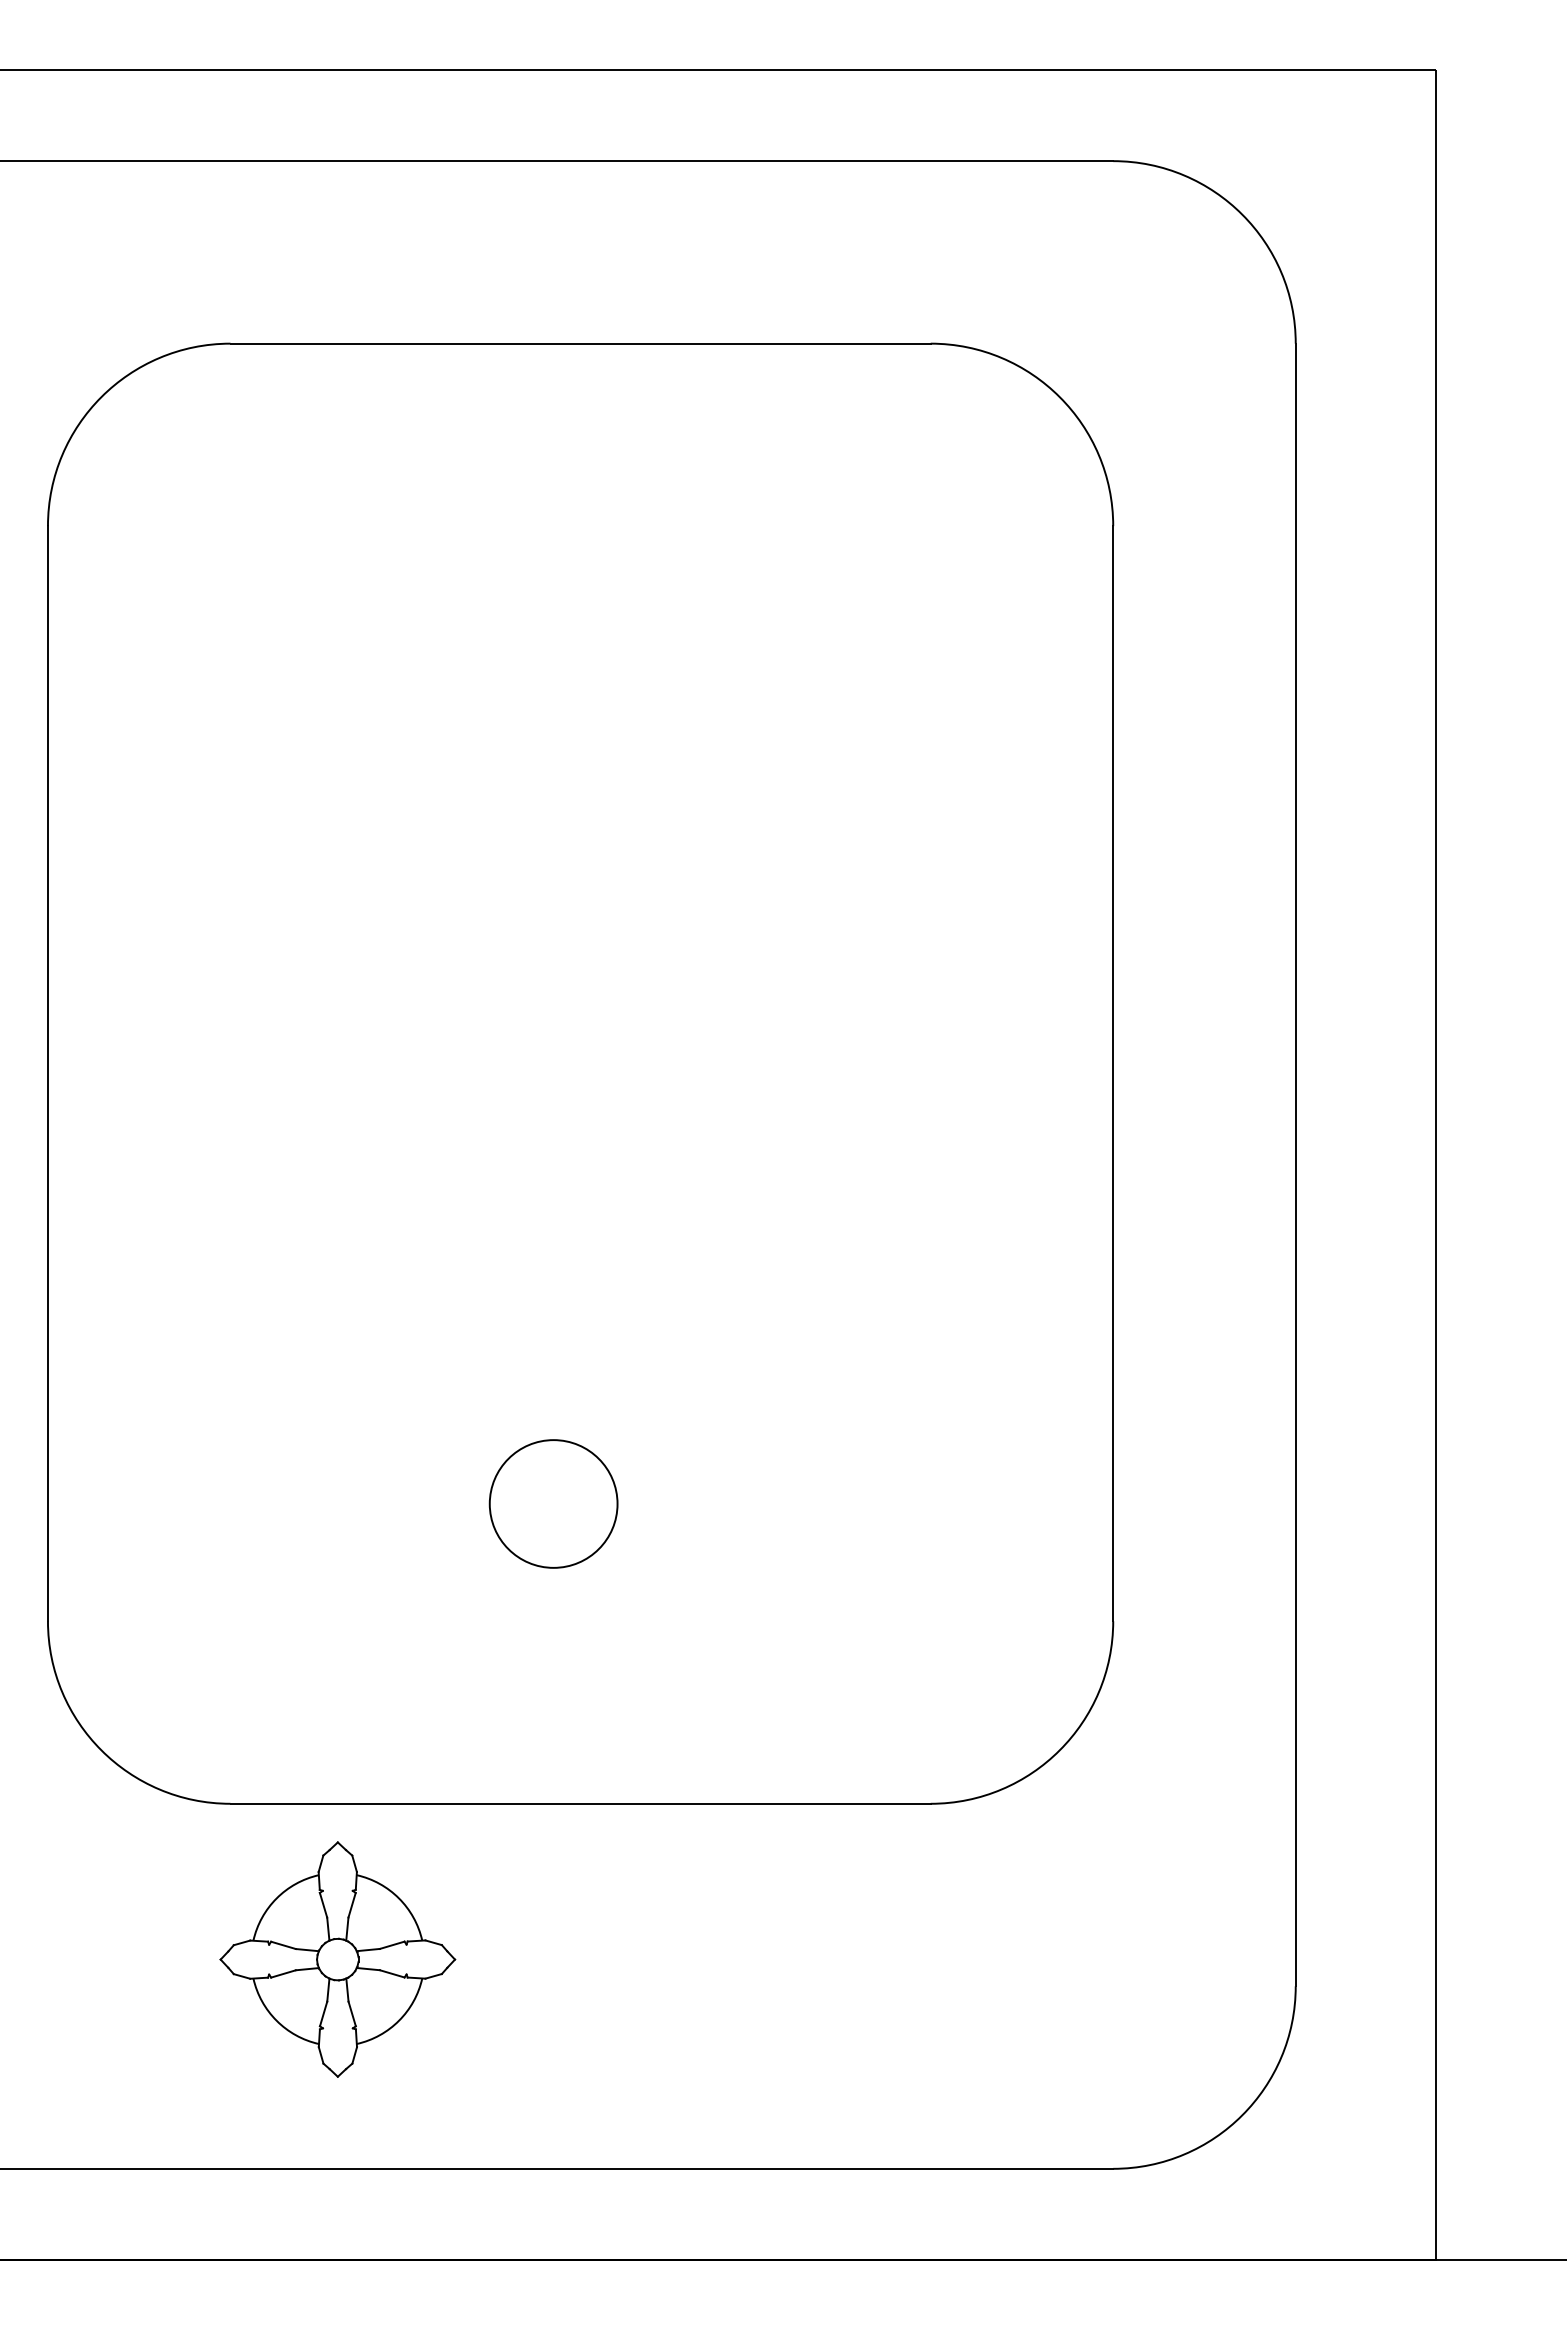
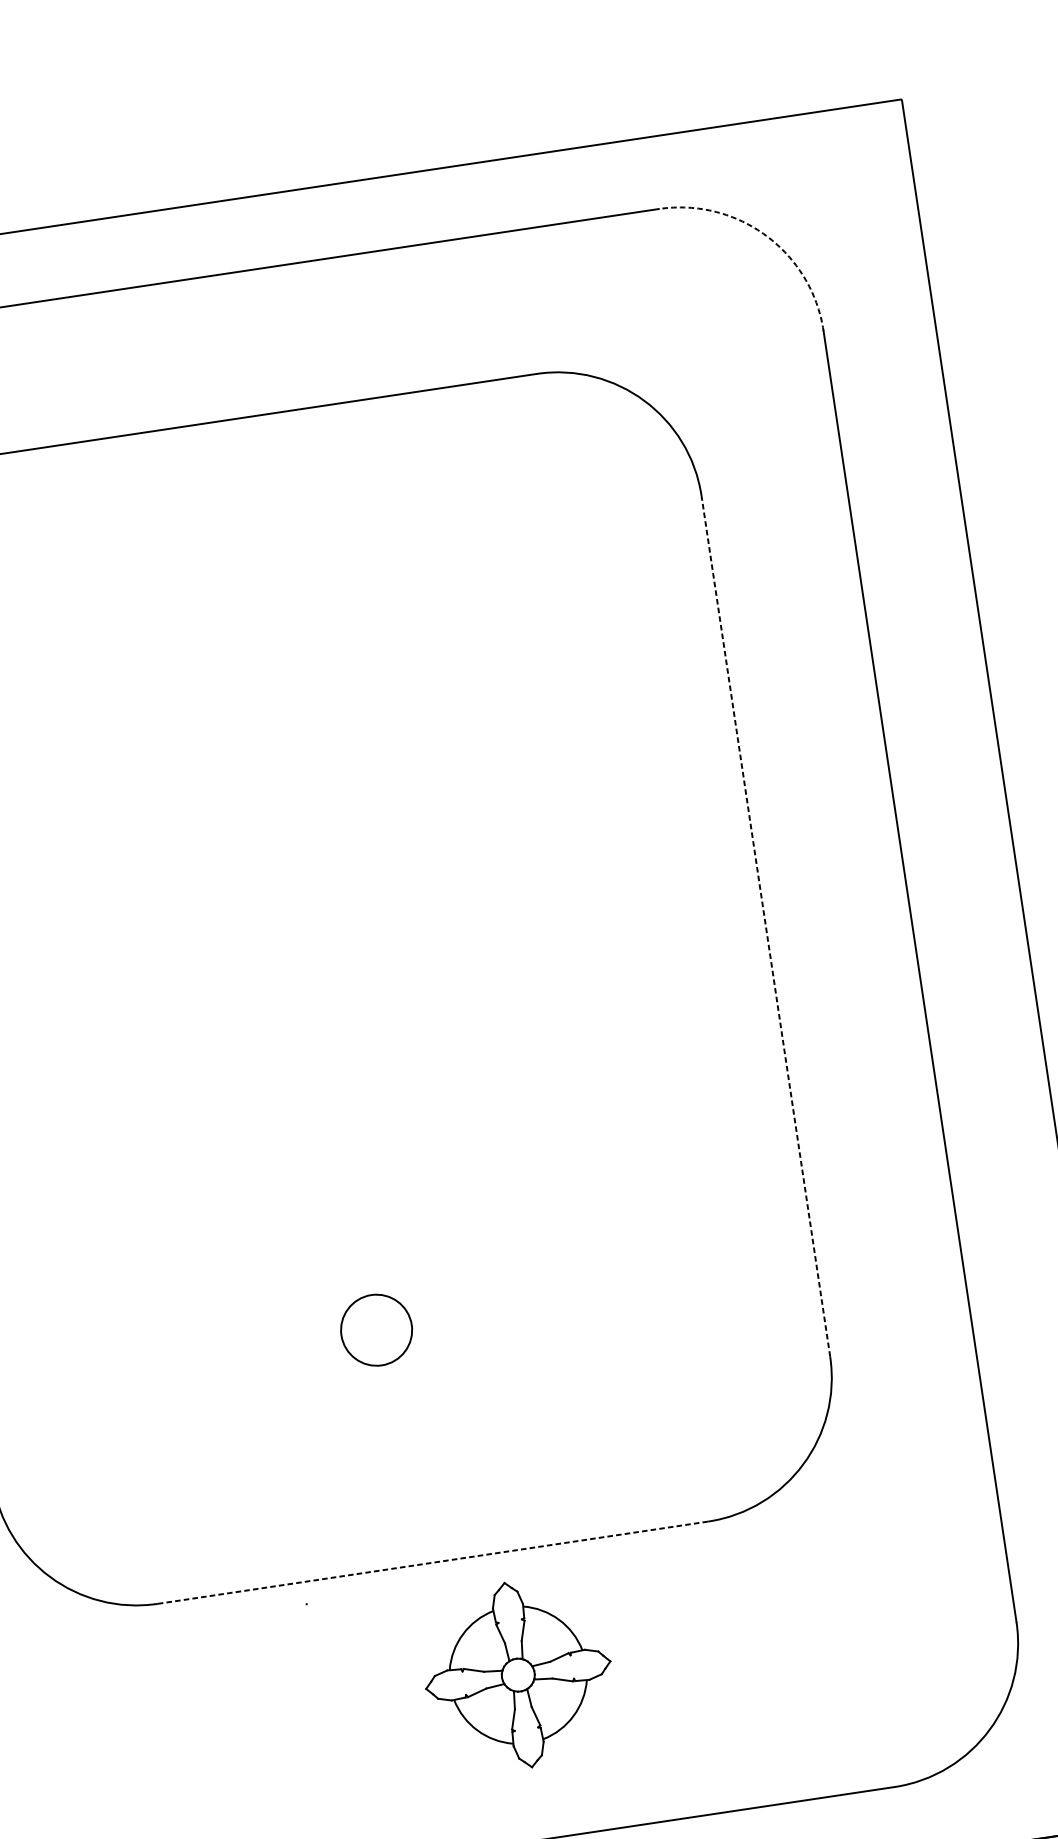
arc: (1242, 214) -> (766, 235), solid -> dashed
line: (1113, 1073) -> (766, 926), solid -> dashed
circle: (553, 1503) -> (376, 1329), size x0.7
line: (581, 1803) -> (433, 1562), solid -> dashed
part: (337, 1959) -> (518, 1675), moved

